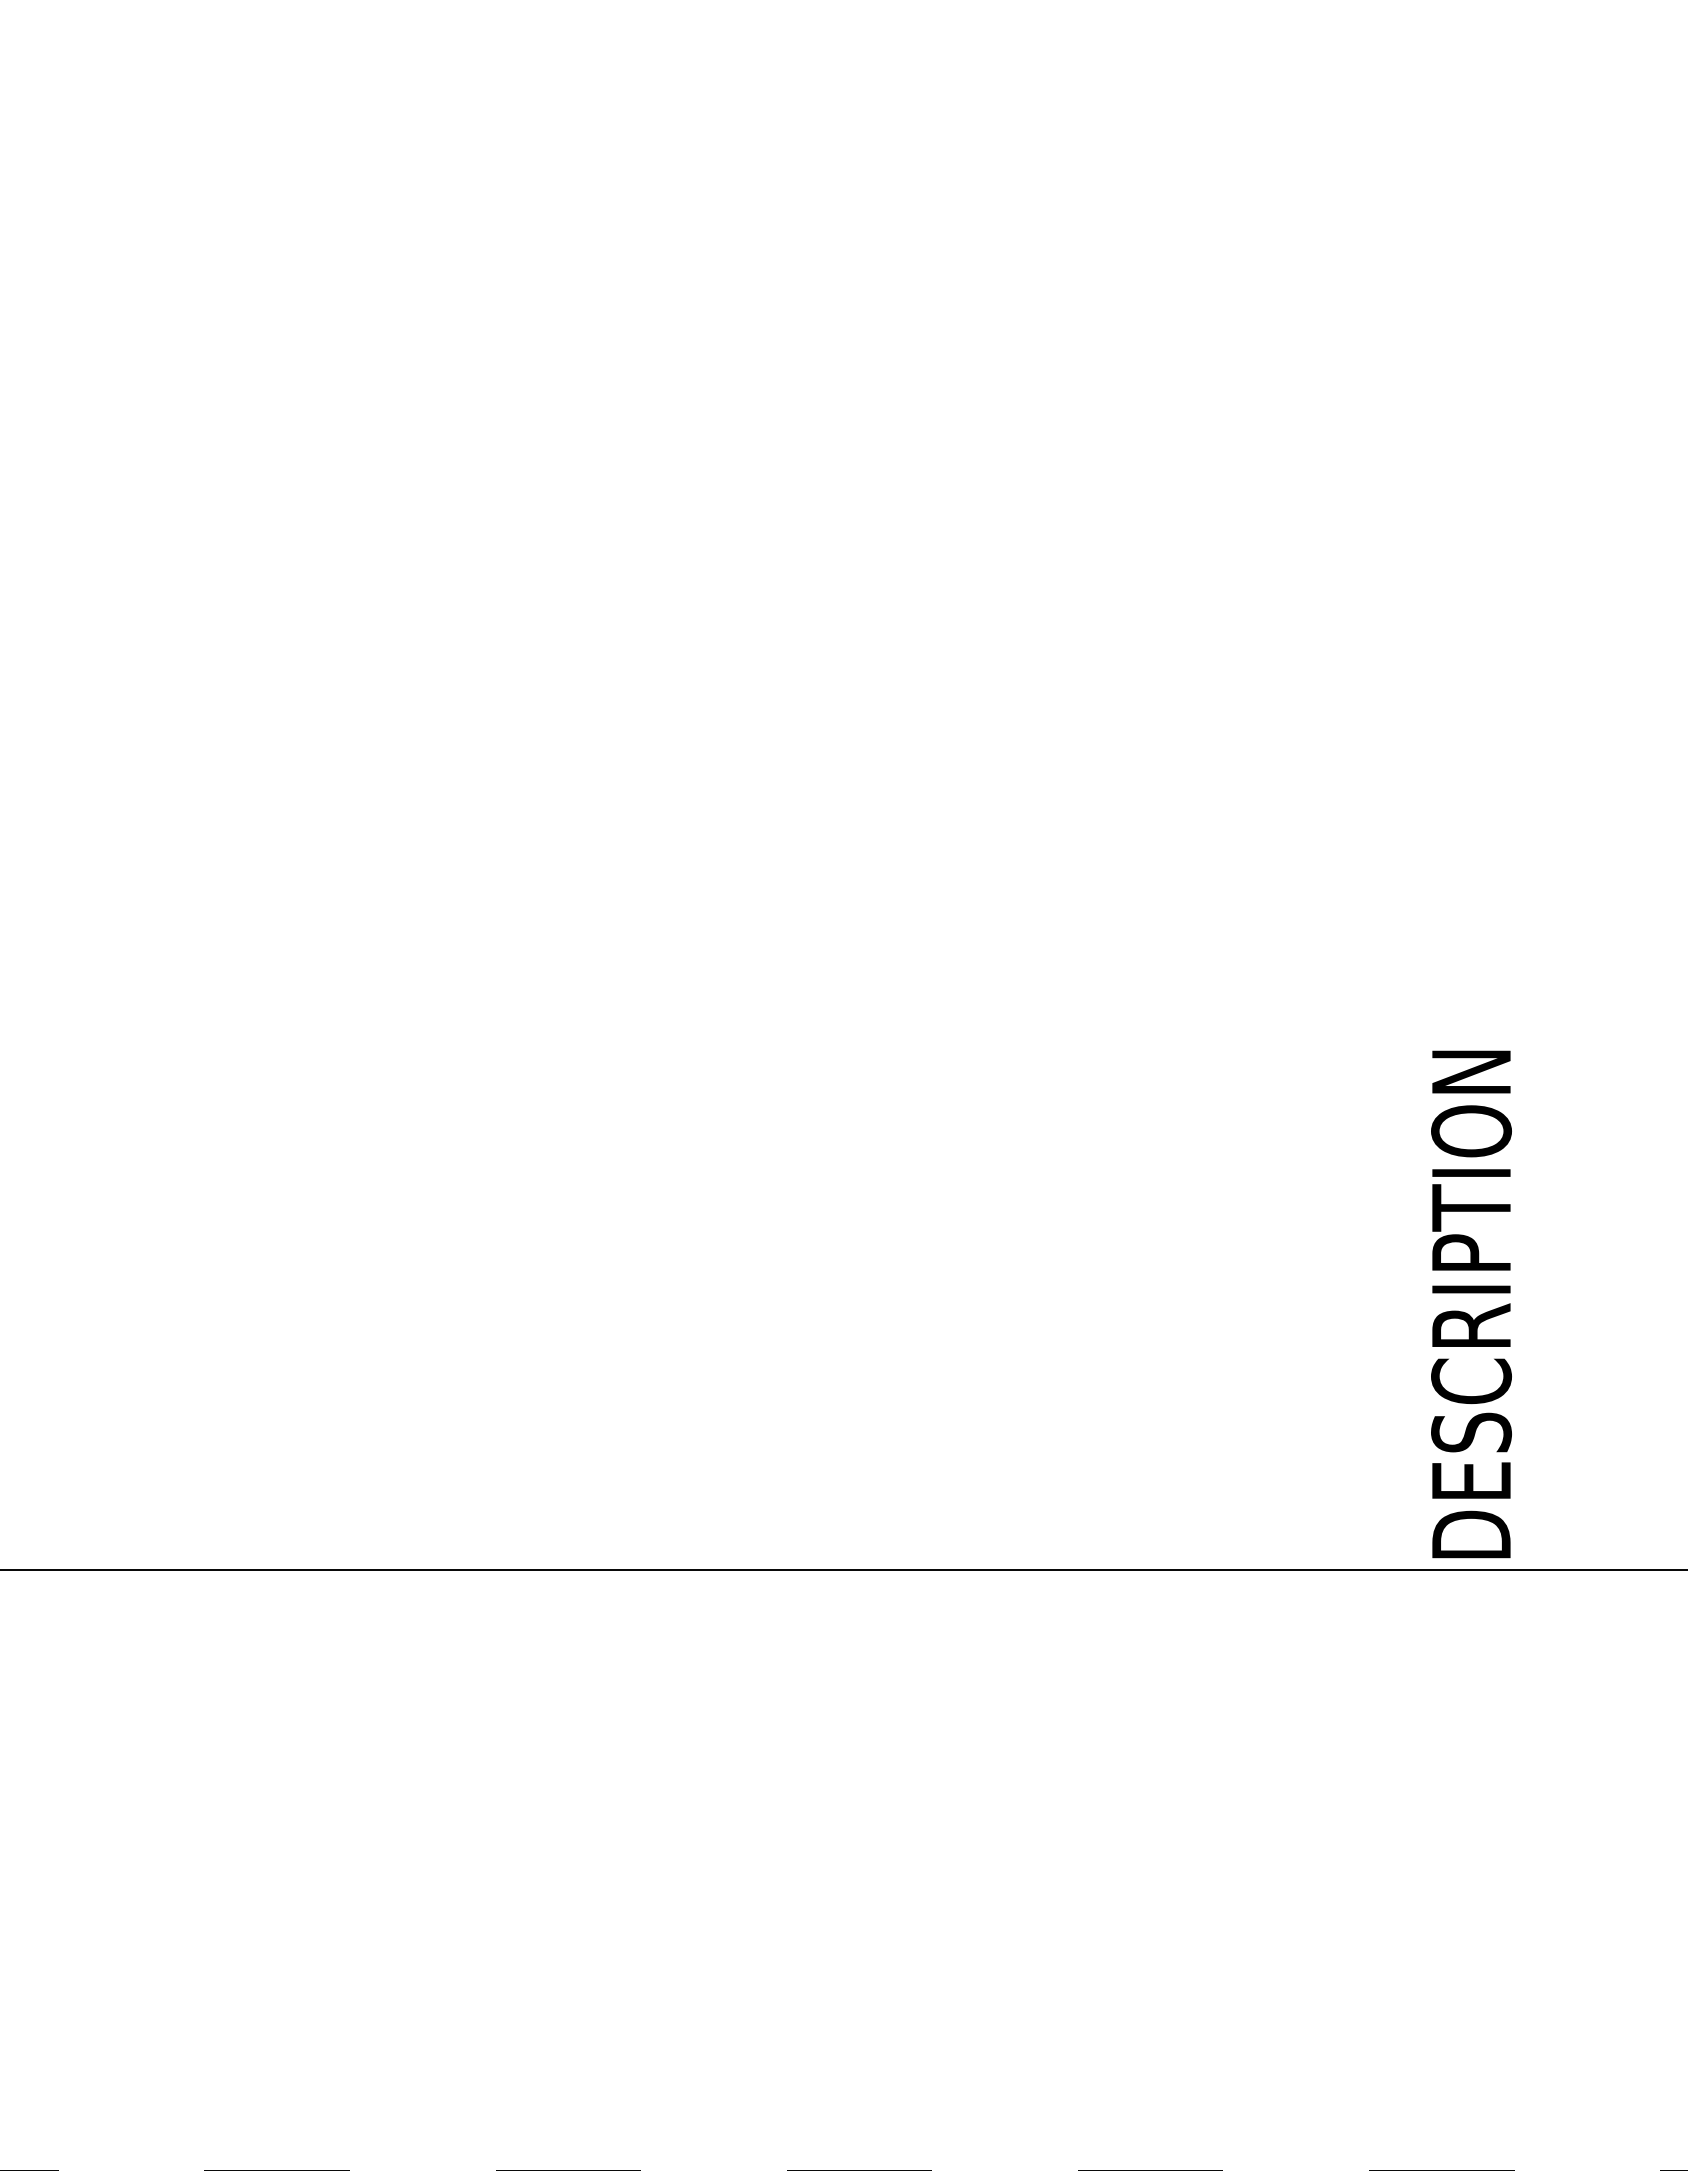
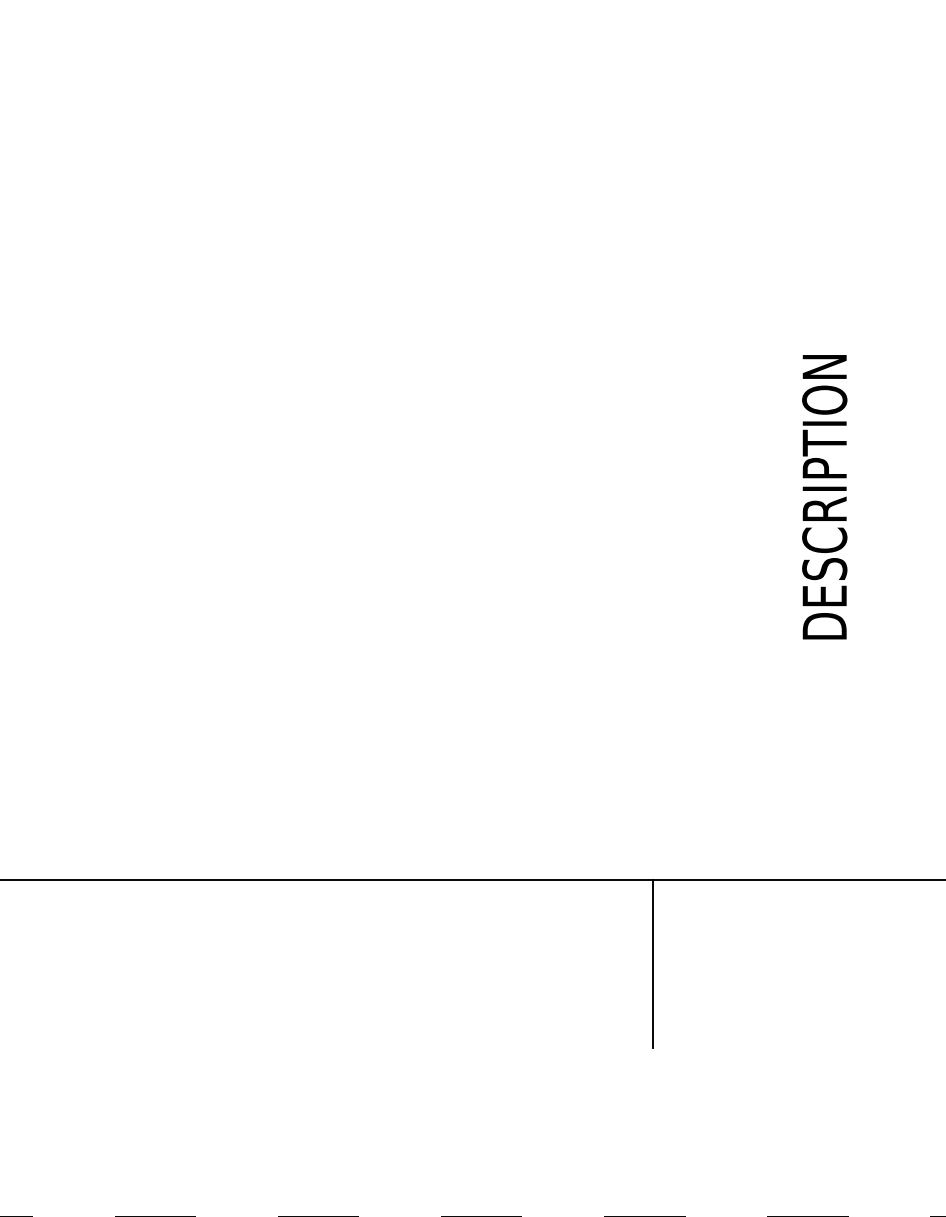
text: (1471, 1304) -> (824, 497), moved
line: (1165, 1718) -> (653, 963), added

